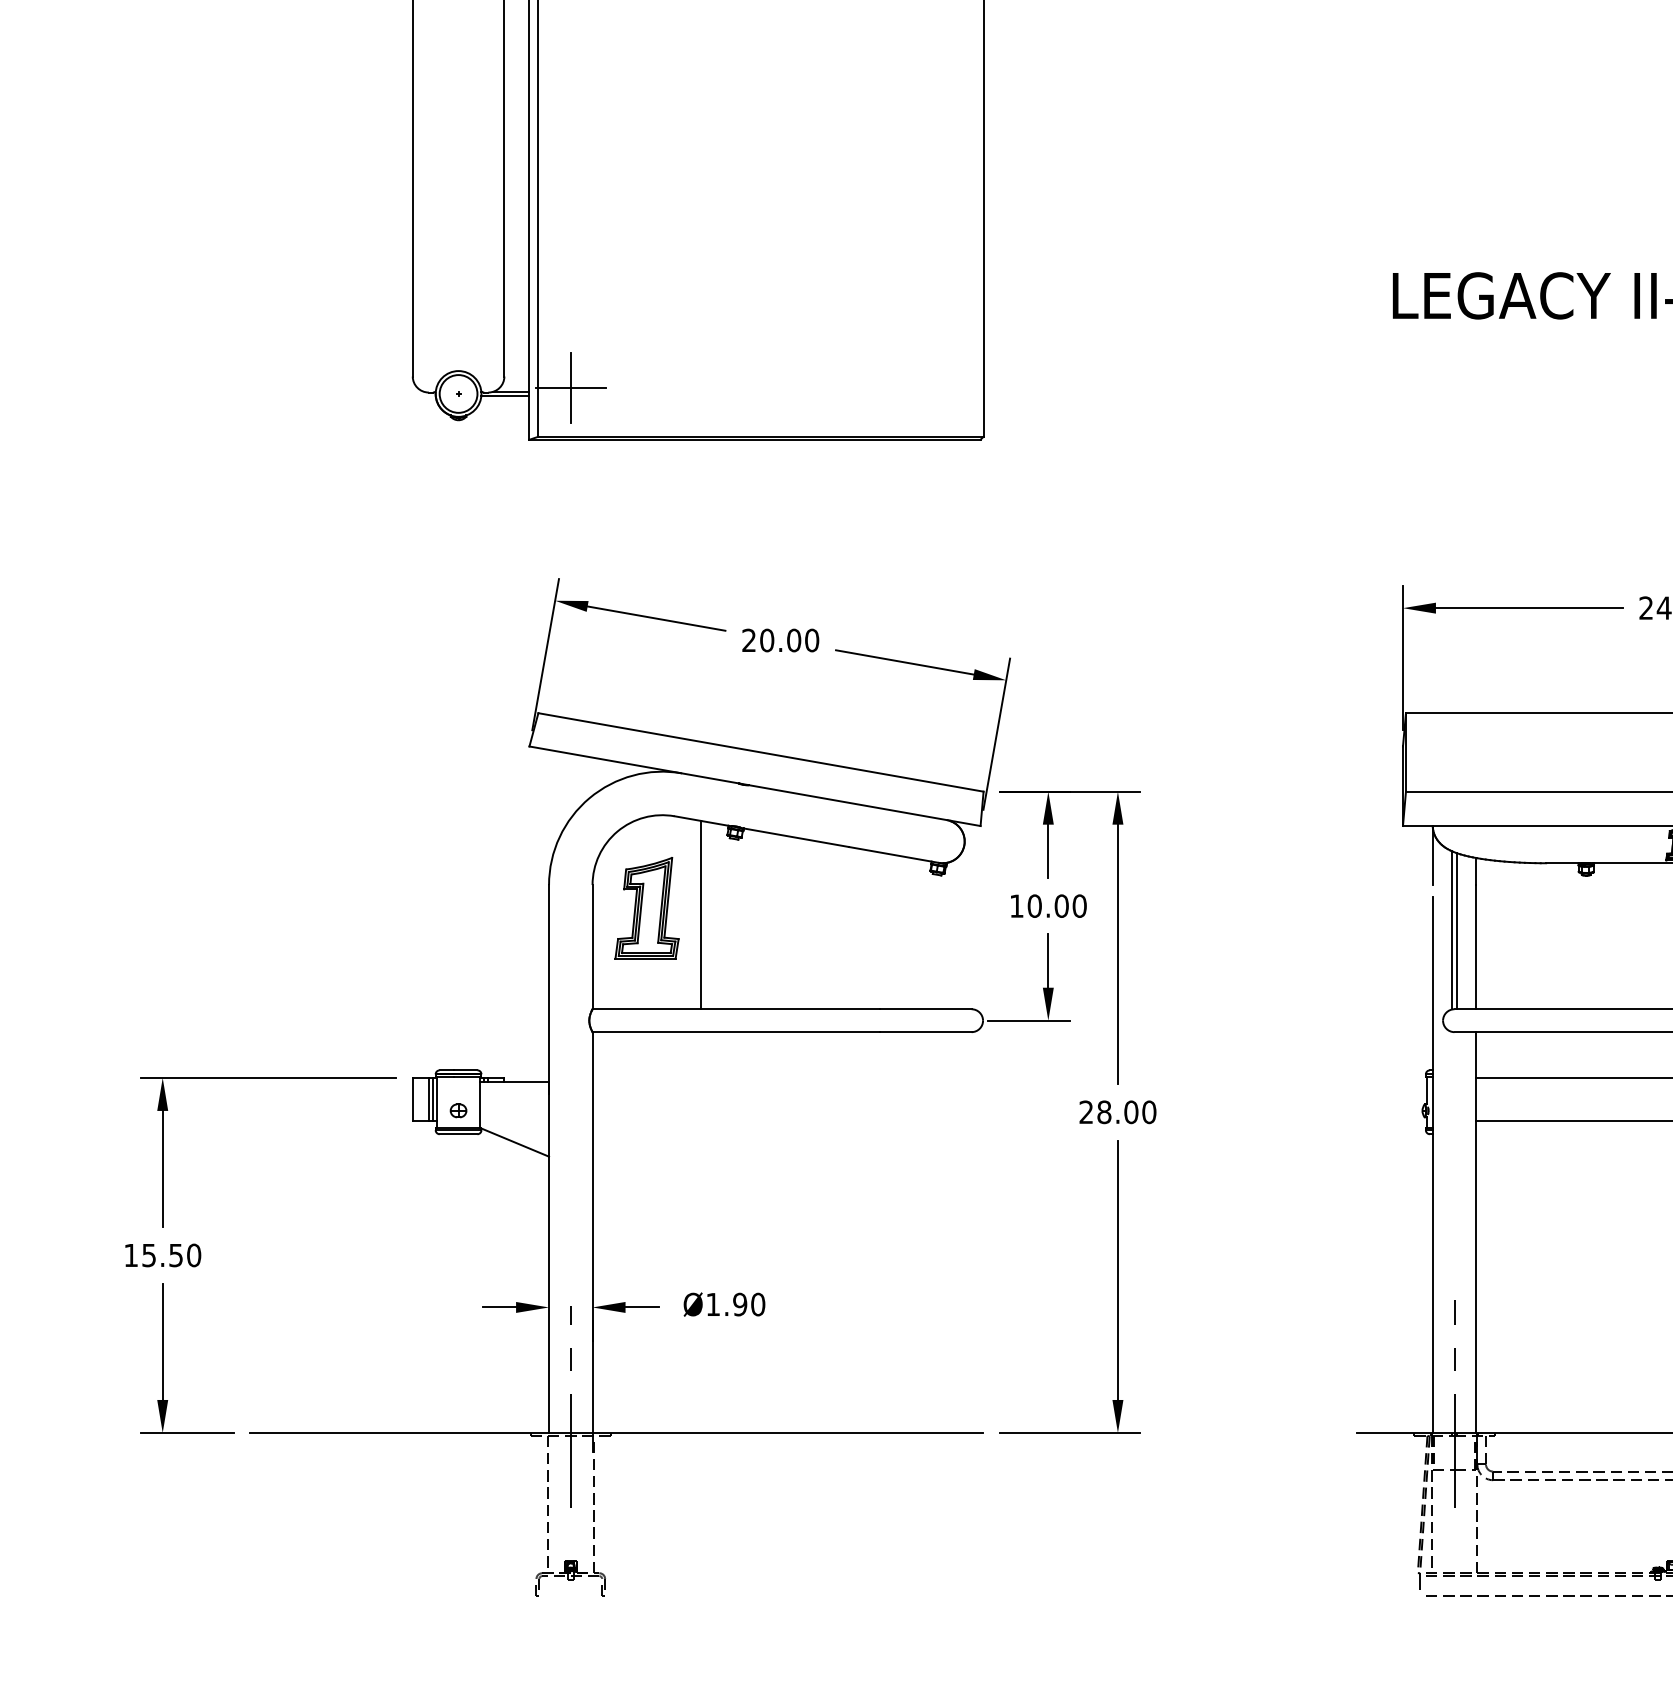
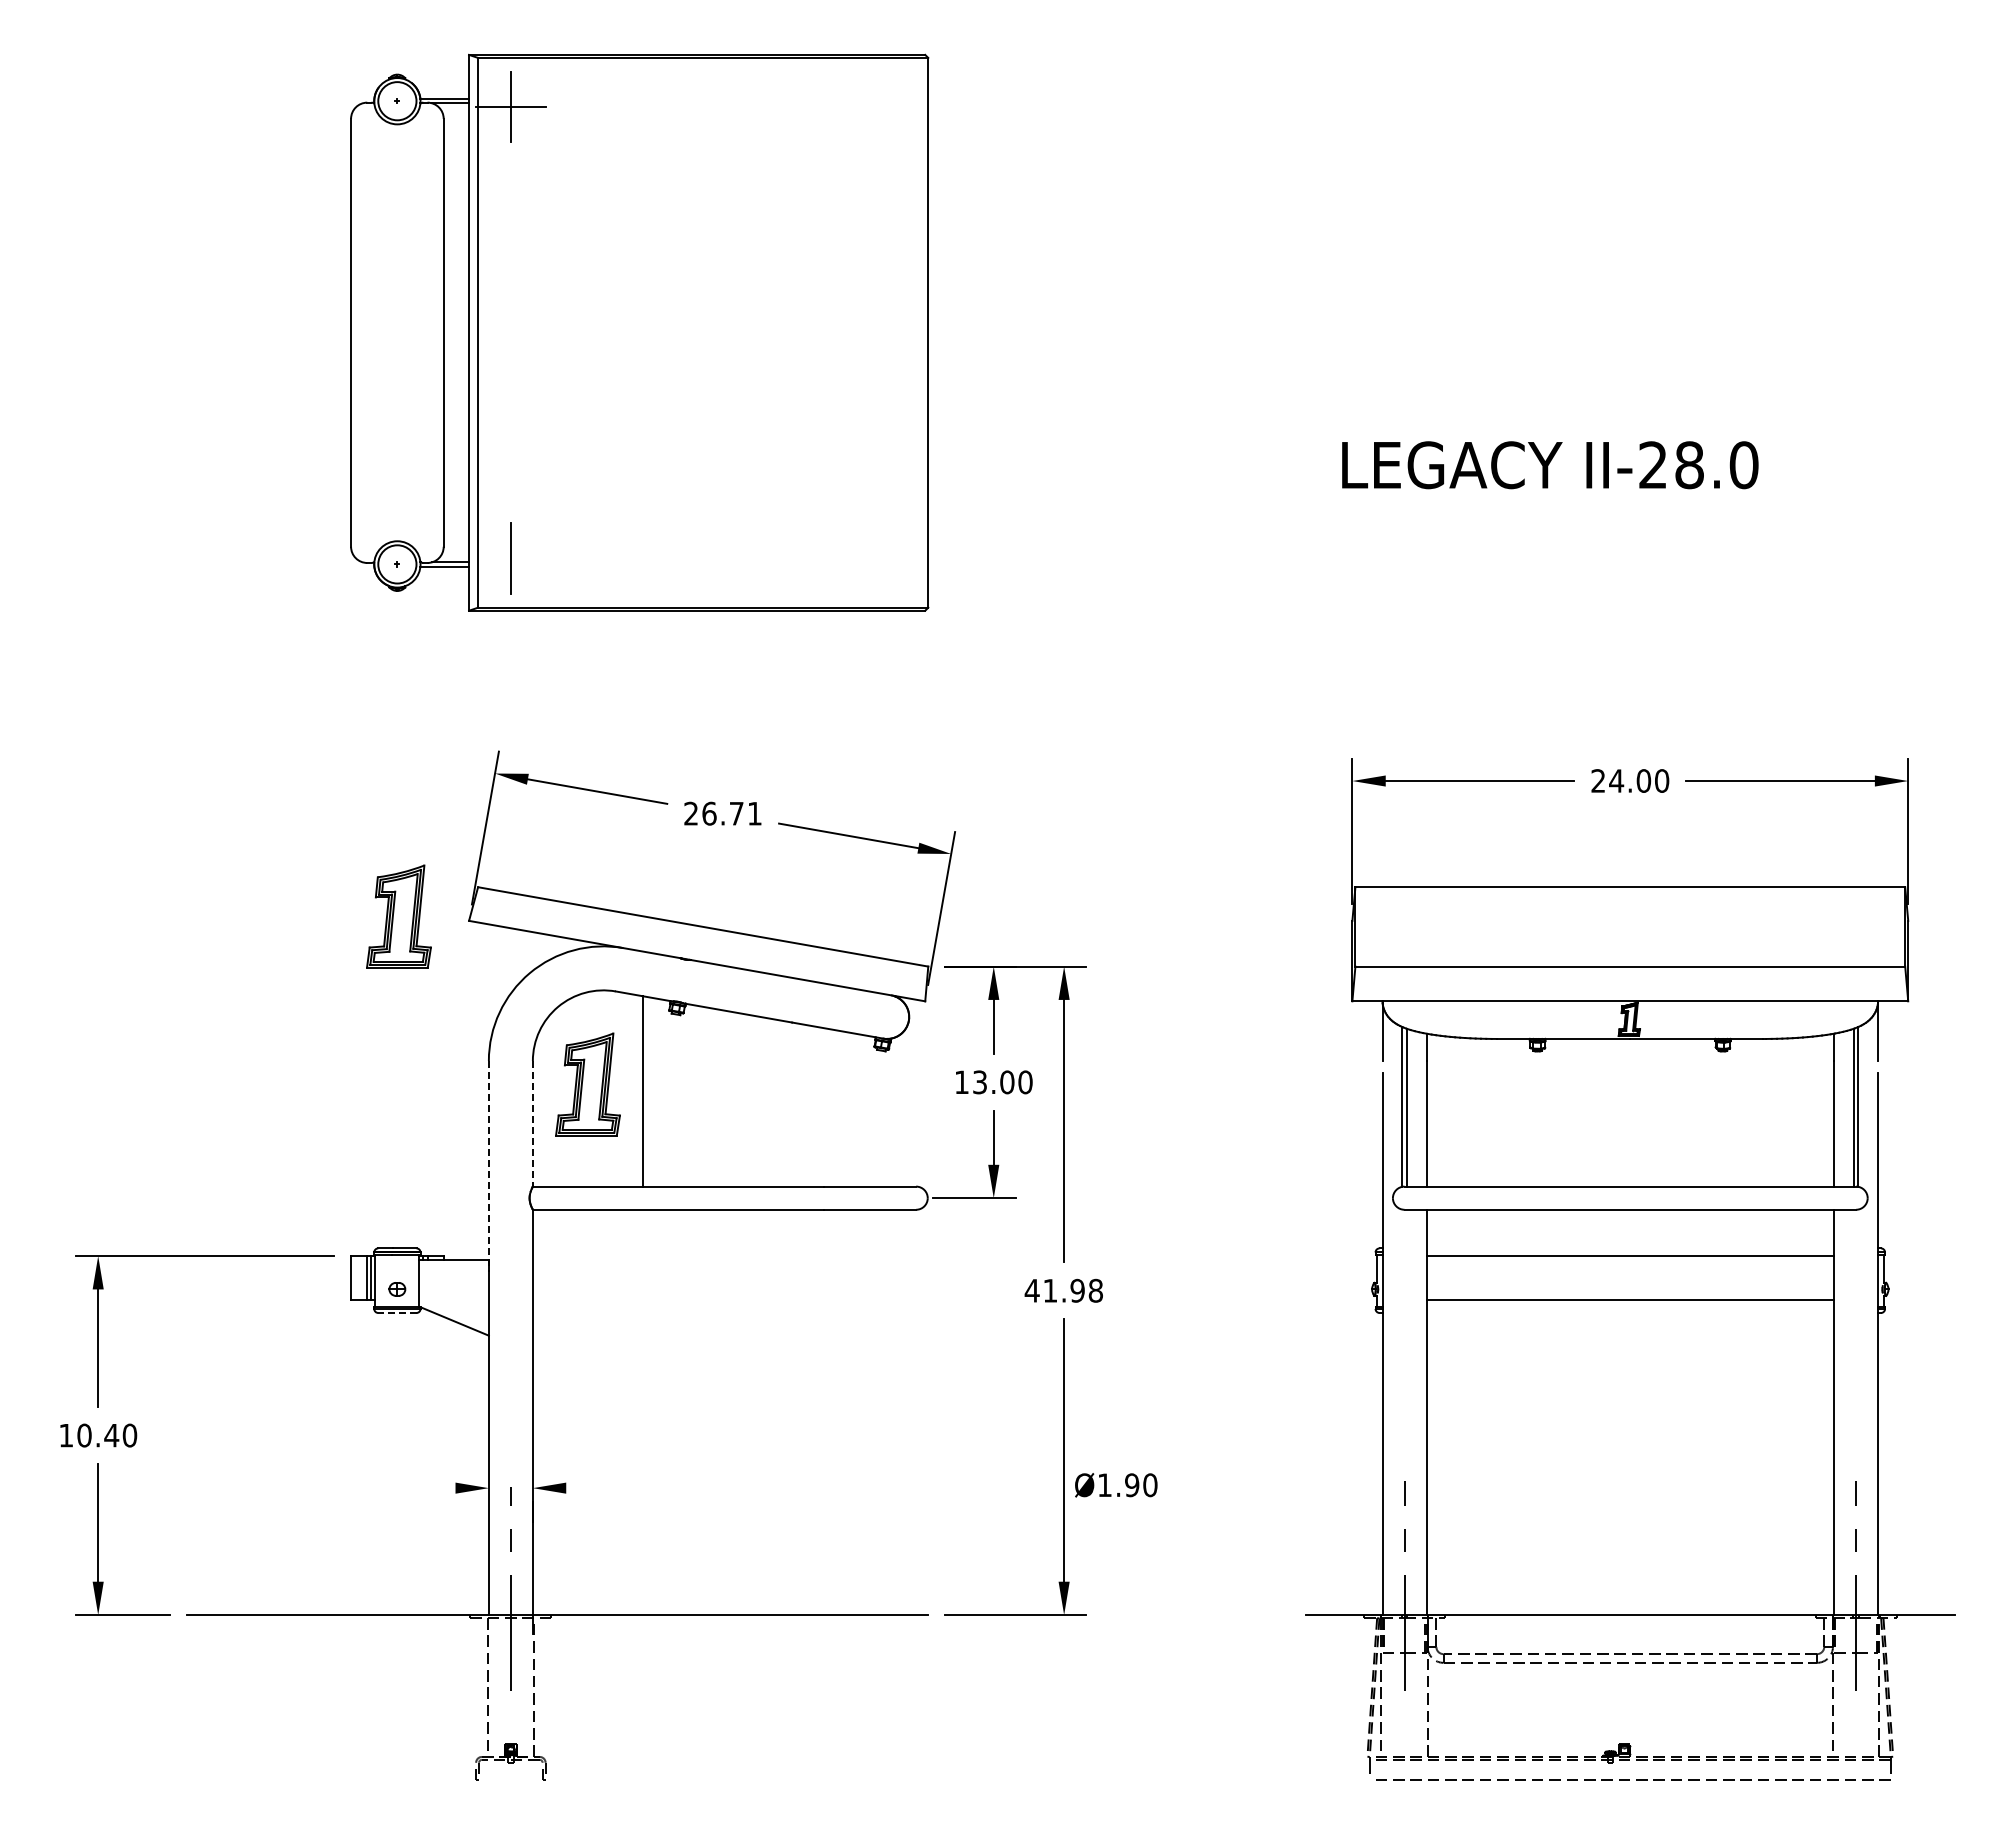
line: (570, 388) -> (510, 558), removed
text: (789, 640) -> (732, 813), 20.00 -> 26.71
part: (459, 742) -> (398, 916), added
text: (1035, 906) -> (980, 1082), 10.00 -> 13.00
line: (592, 946) -> (532, 1123), solid -> dashed
line: (548, 990) -> (488, 1167), solid -> dashed
text: (1117, 1111) -> (1063, 1290), 28.00 -> 41.98
line: (457, 1134) -> (396, 1313), solid -> dashed
text: (163, 1255) -> (98, 1435), 15.50 -> 10.40
text: (724, 1304) -> (1116, 1485), moved
line: (499, 1307) -> (438, 1488), removed
line: (641, 1307) -> (582, 1488), removed

